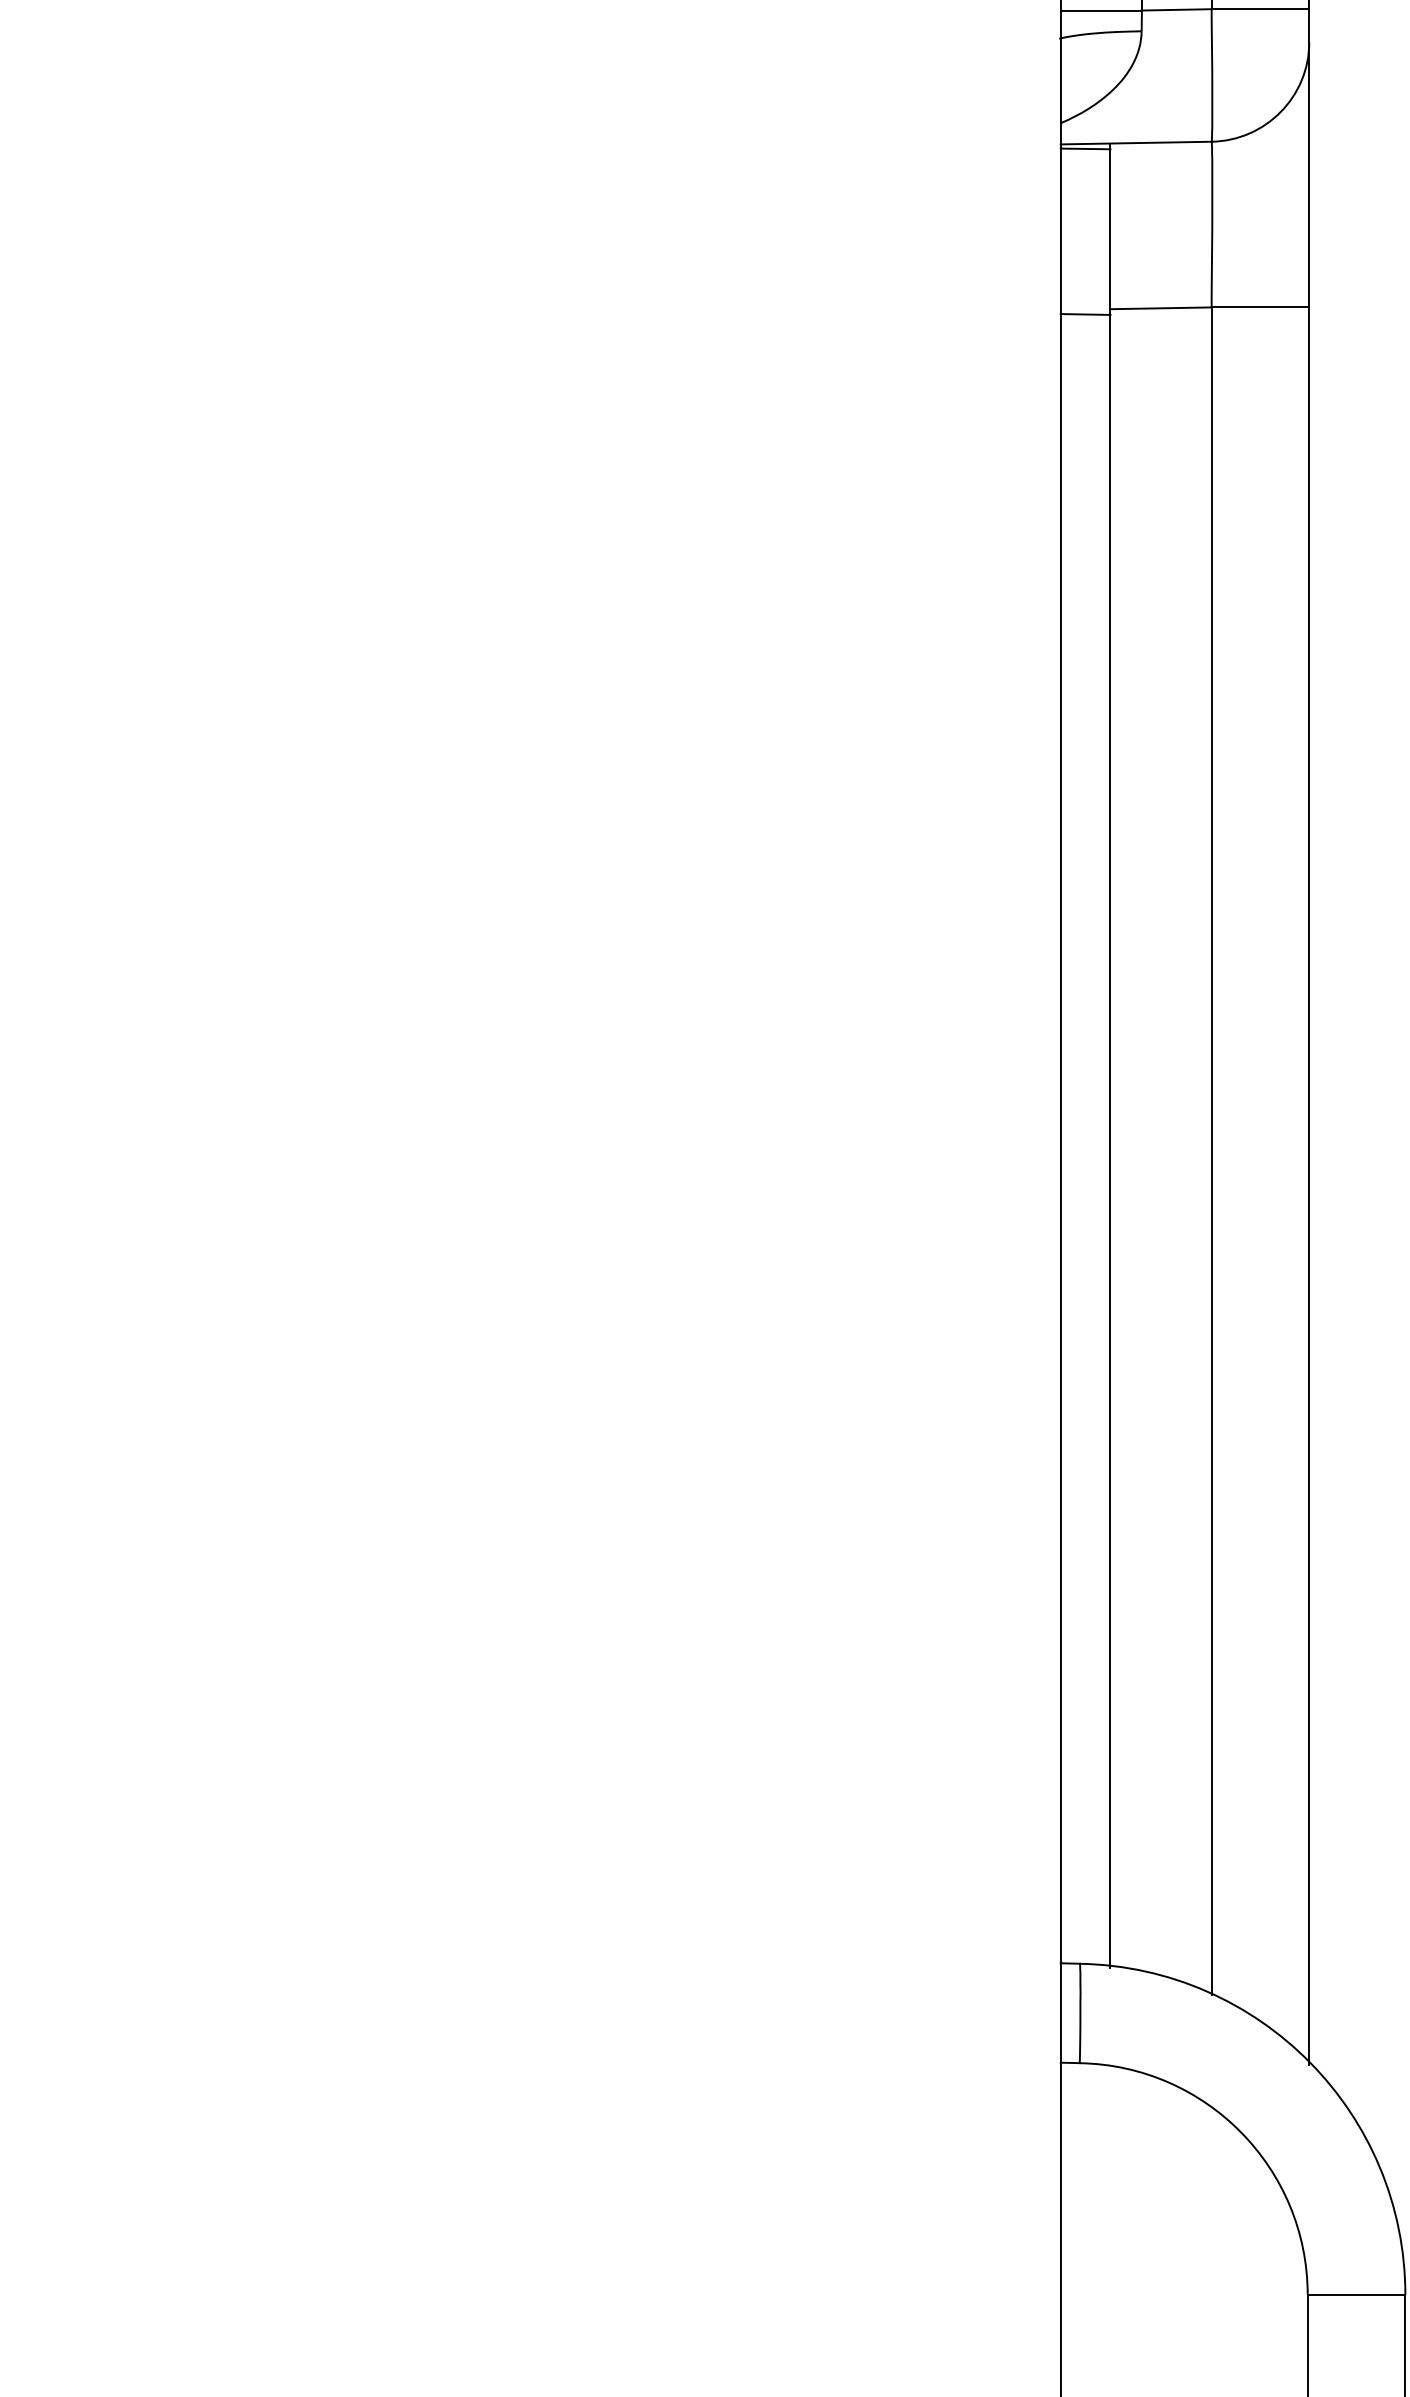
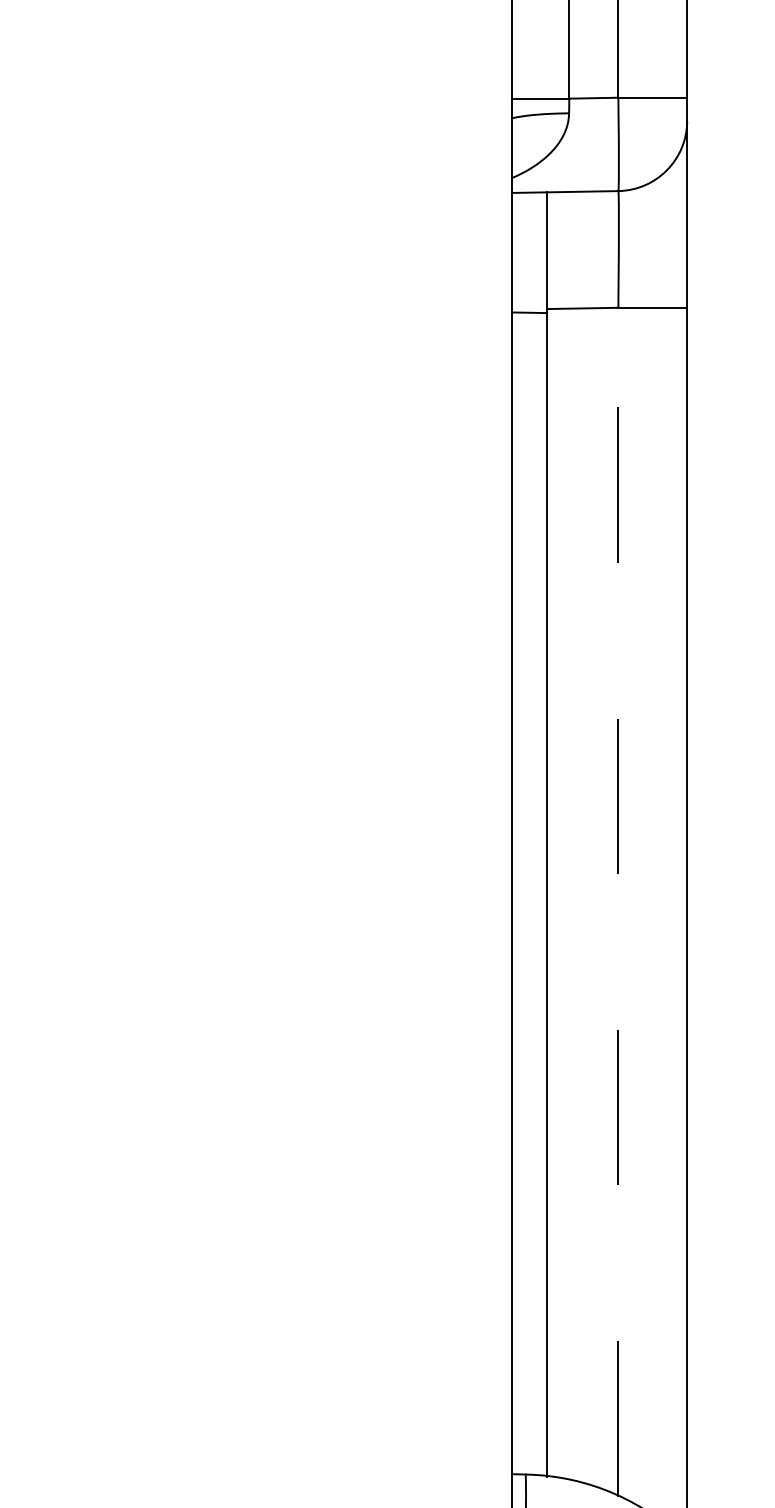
line: (1085, 148) -> (529, 195), removed
line: (1211, 1151) -> (618, 902), solid -> dashed

